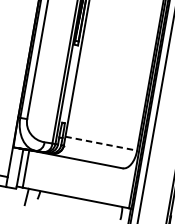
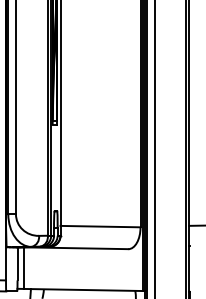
line: (101, 143) -> (100, 226), dashed -> solid

